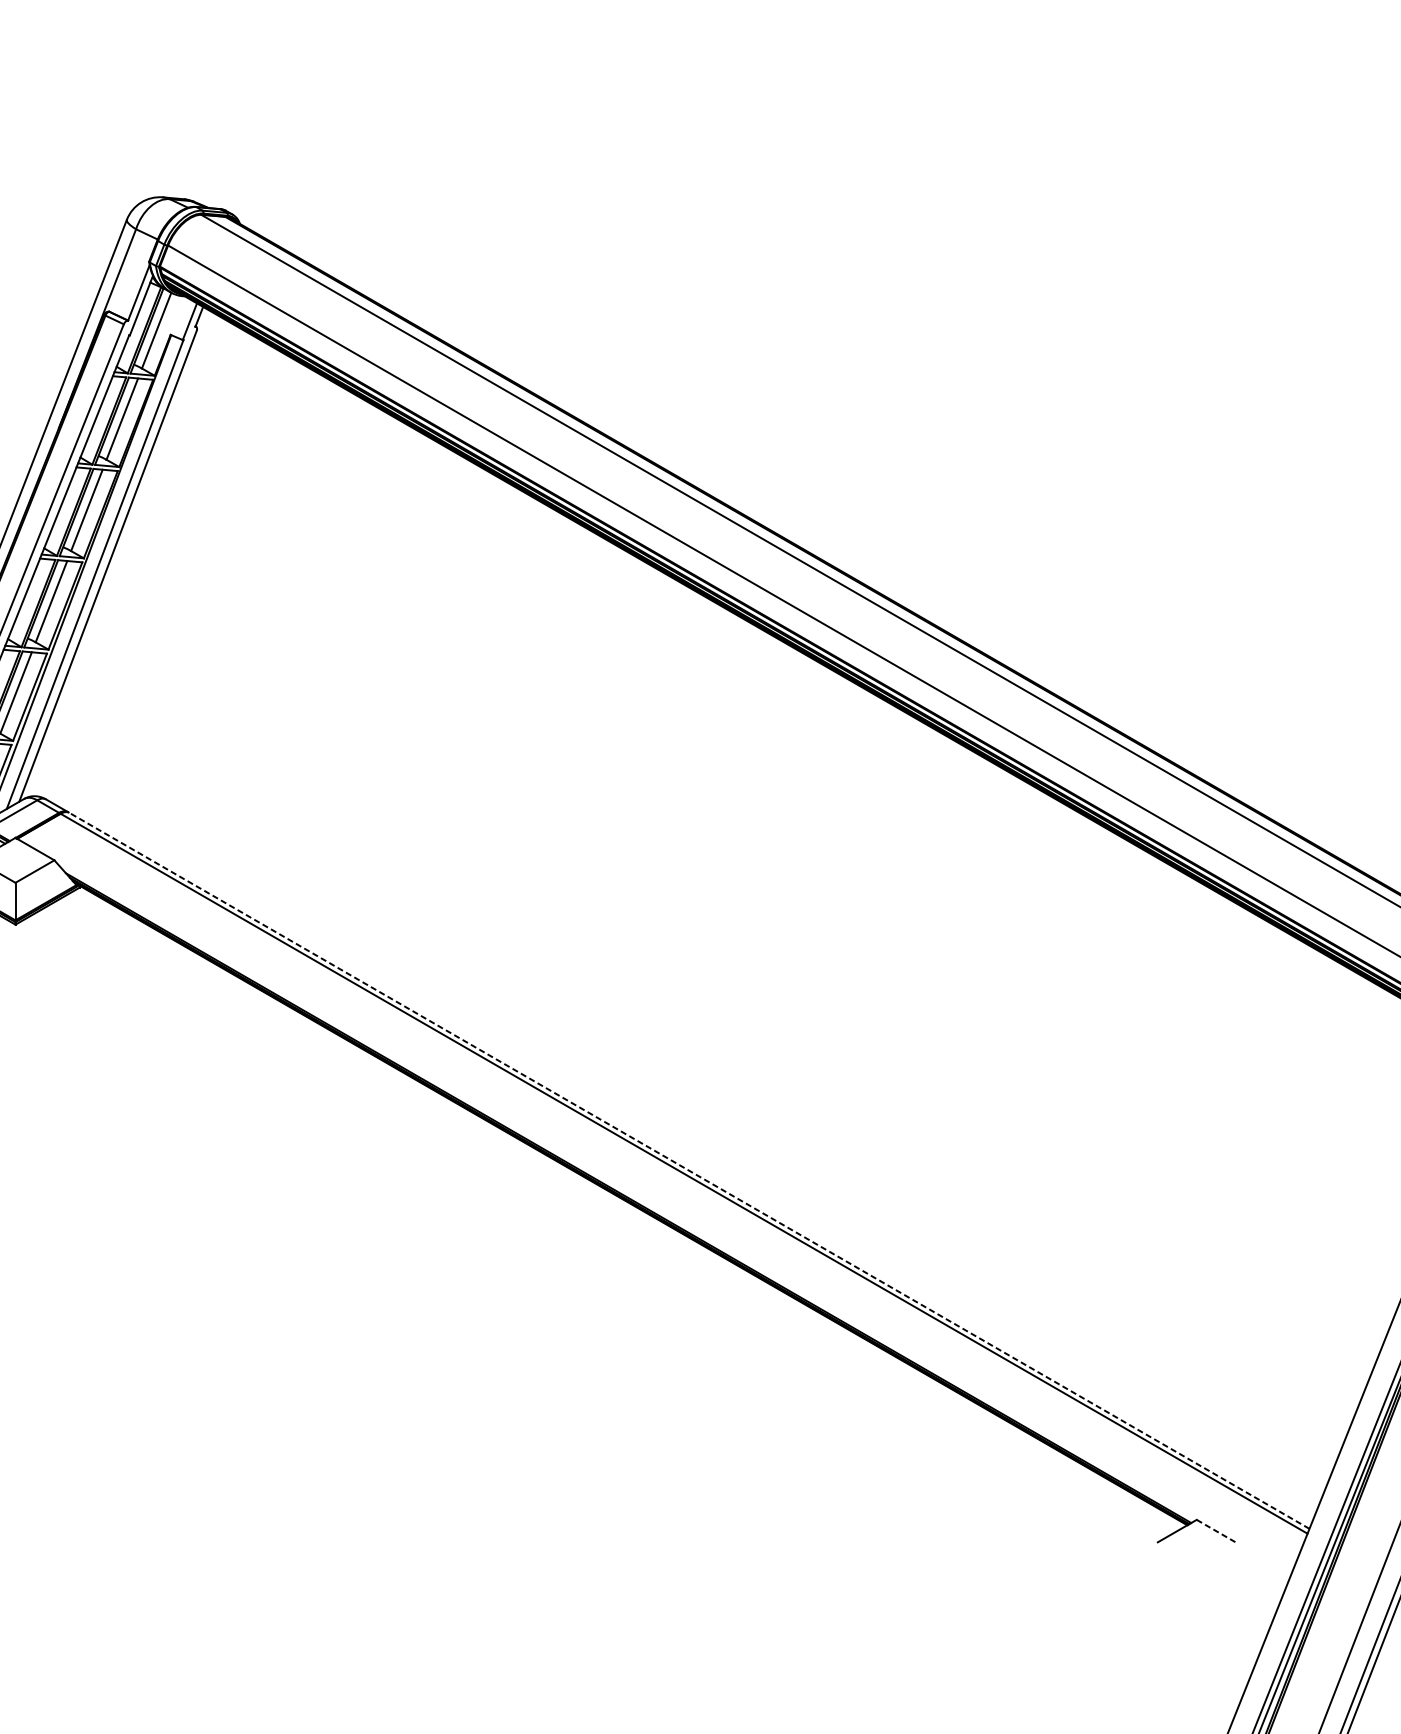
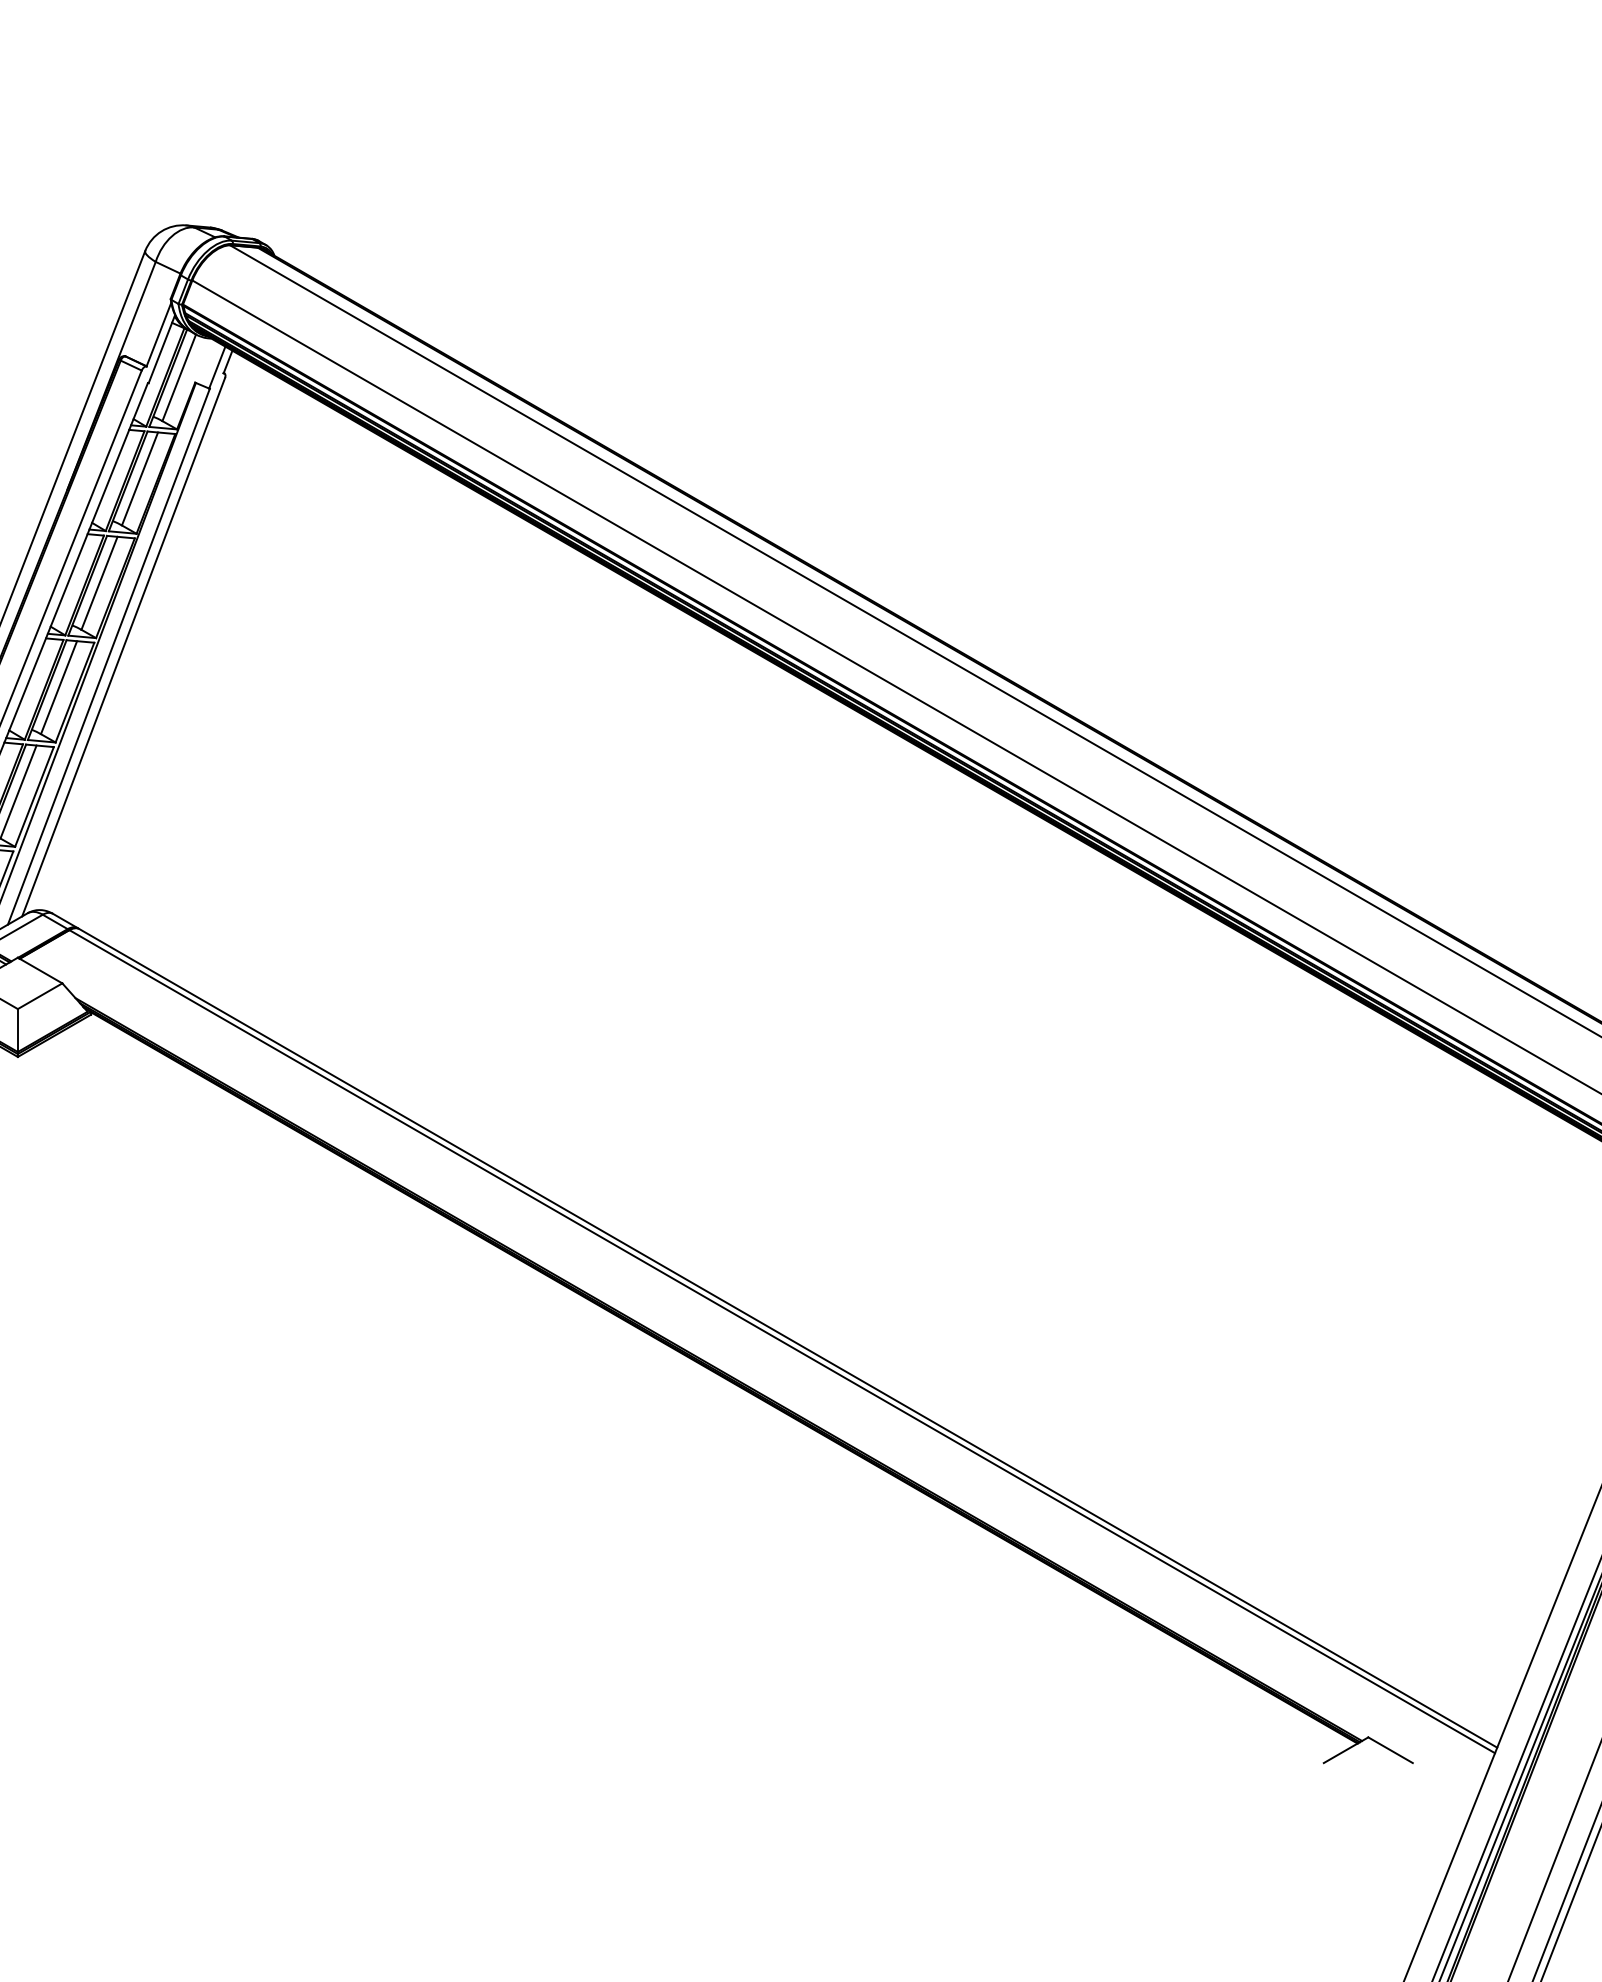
line: (689, 1170) -> (788, 1338), dashed -> solid
line: (1216, 1531) -> (1390, 1750), dashed -> solid

